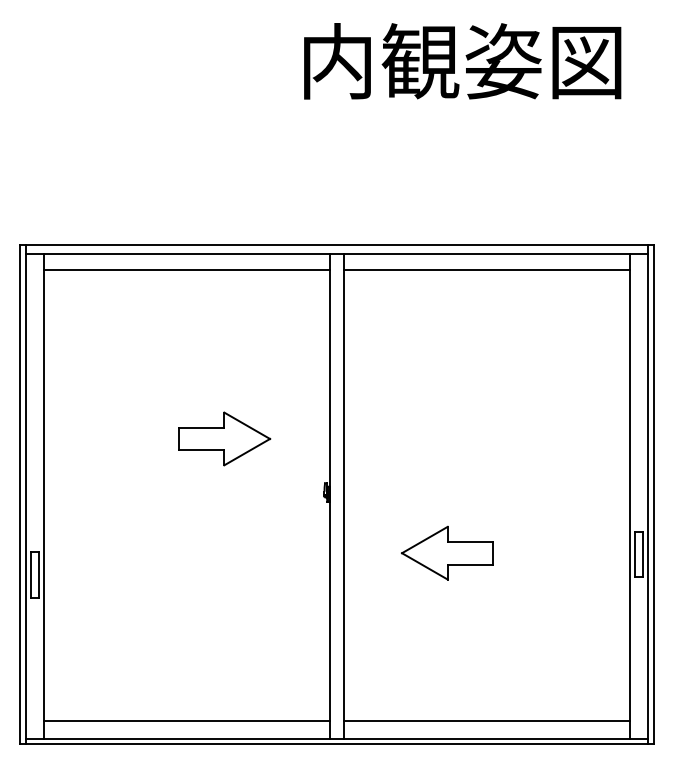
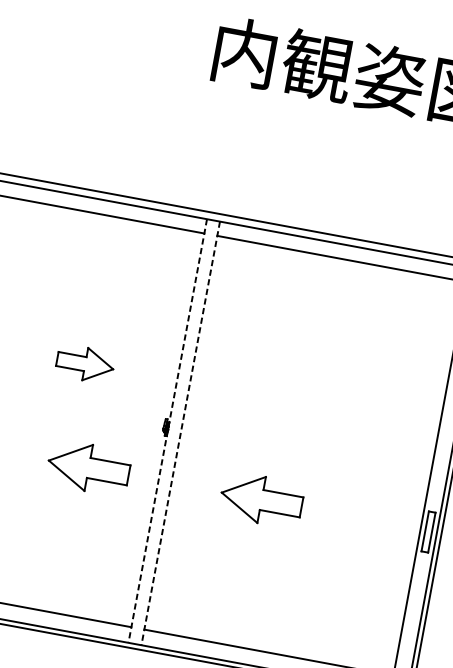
part: (224, 438) -> (85, 363), size x0.7
line: (329, 496) -> (167, 431), solid -> dashed
line: (344, 496) -> (180, 433), solid -> dashed
part: (249, 552) -> (88, 467), added

